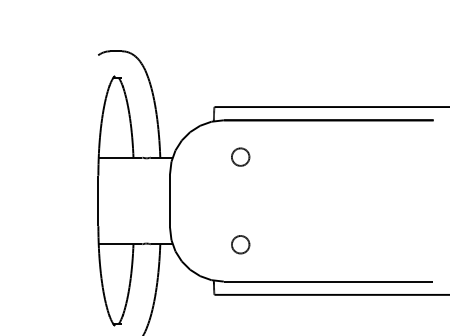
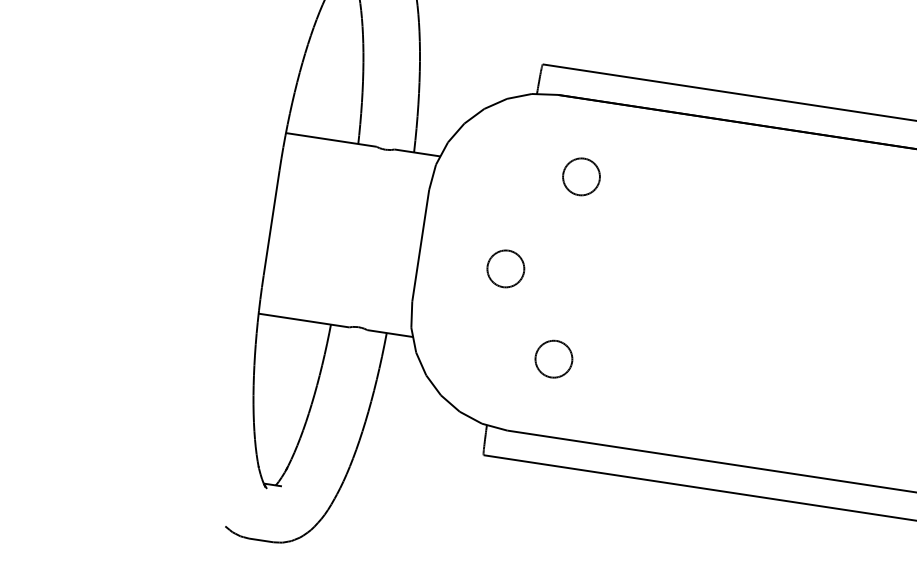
part: (211, 205) -> (505, 268), added

